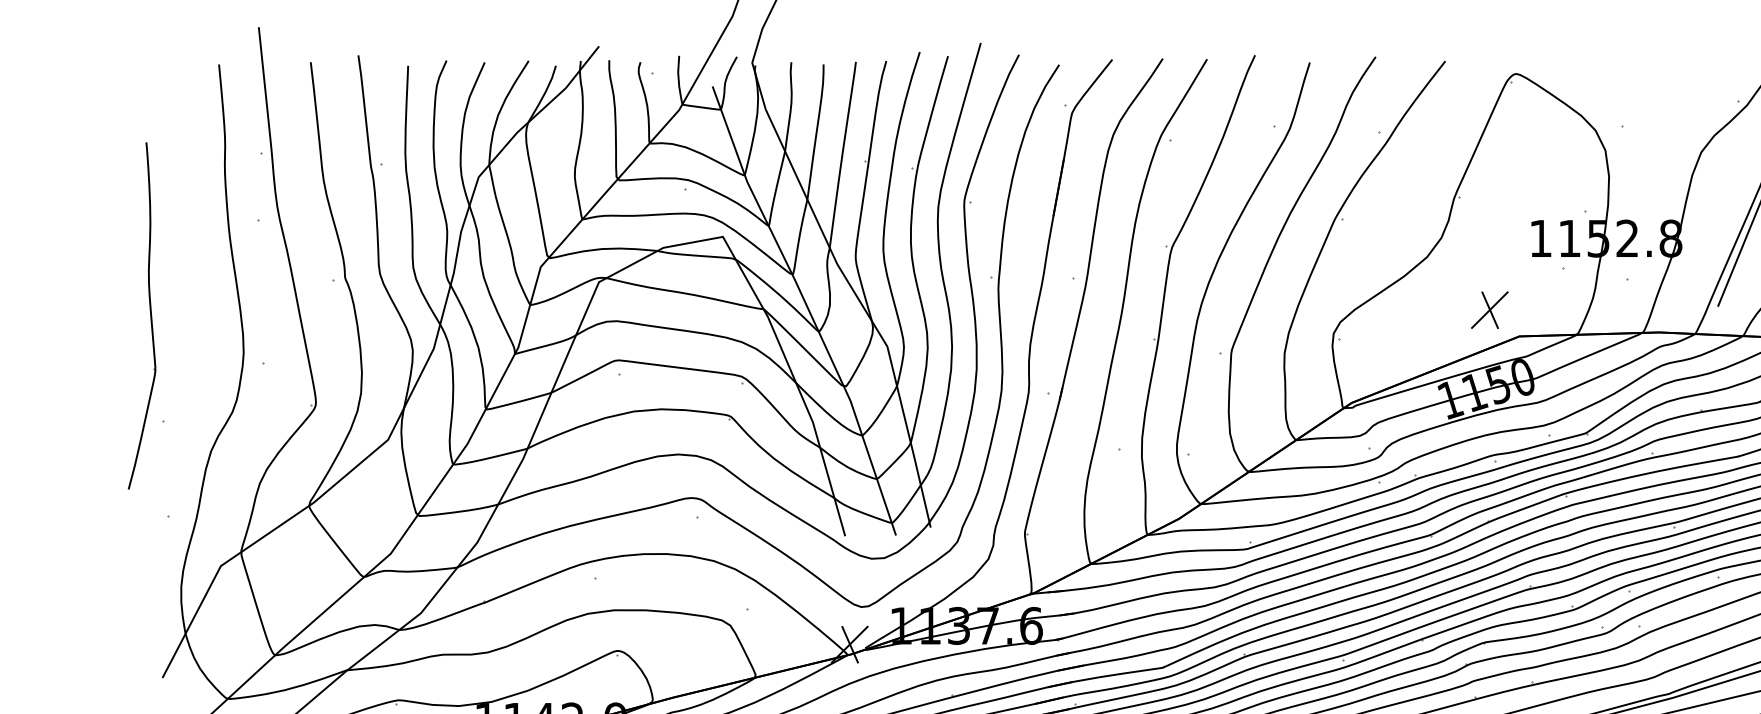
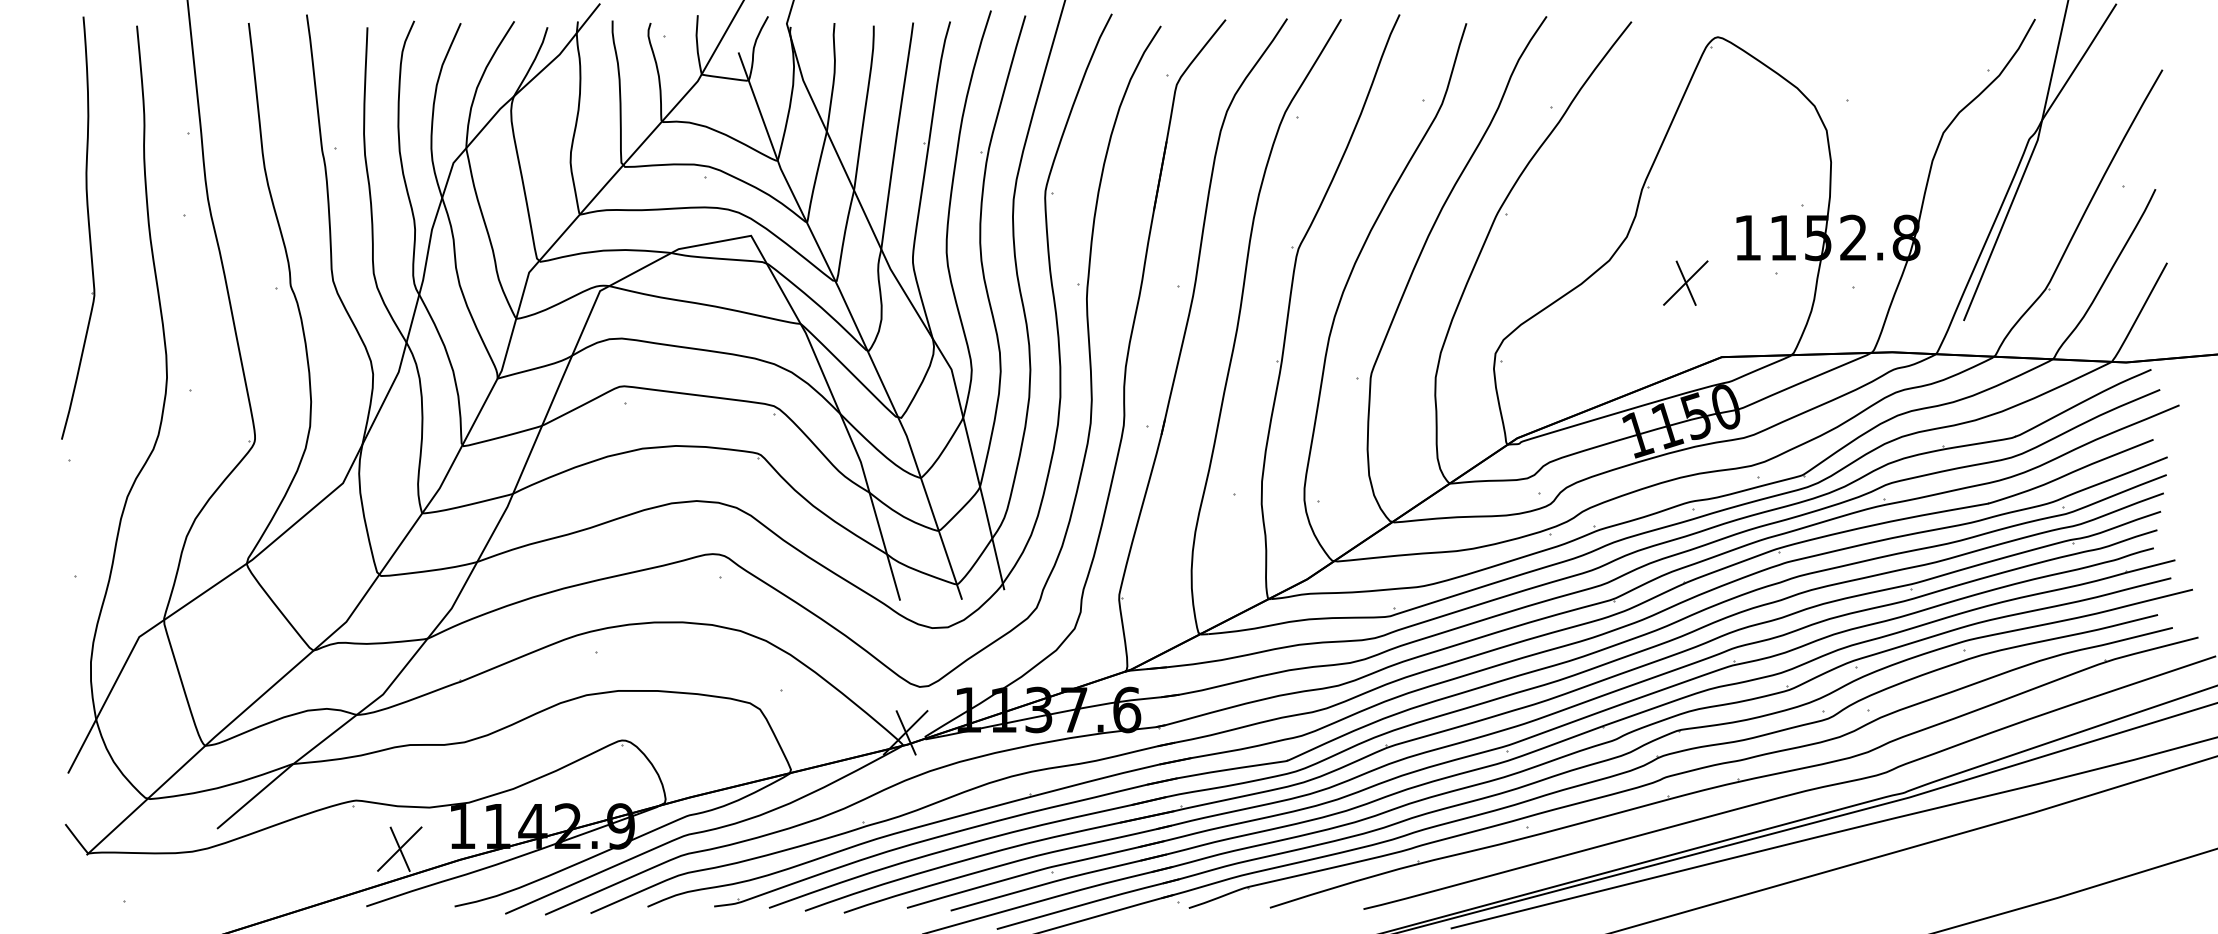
part: (1489, 309) -> (1685, 282), moved
part: (150, 315) -> (88, 227), moved

